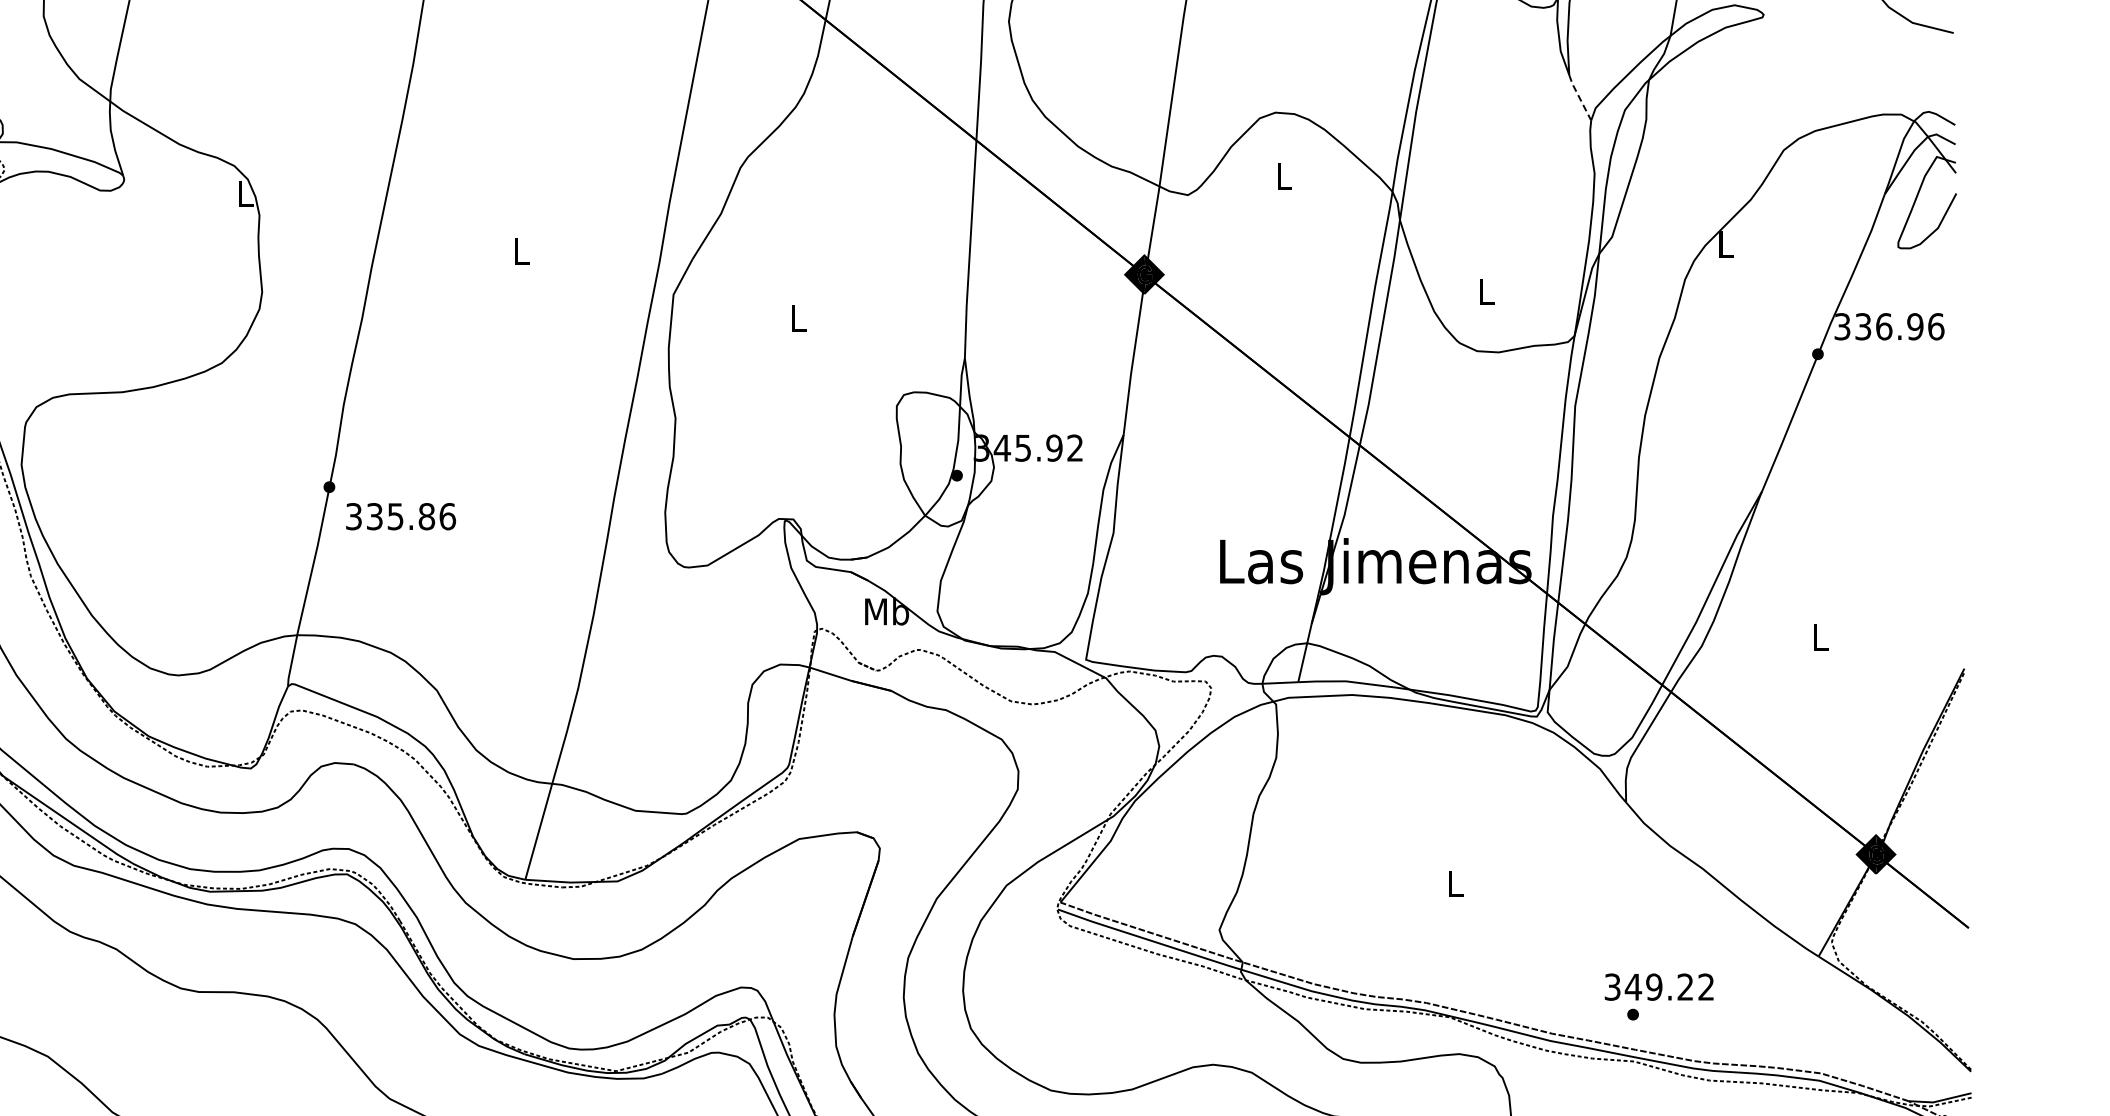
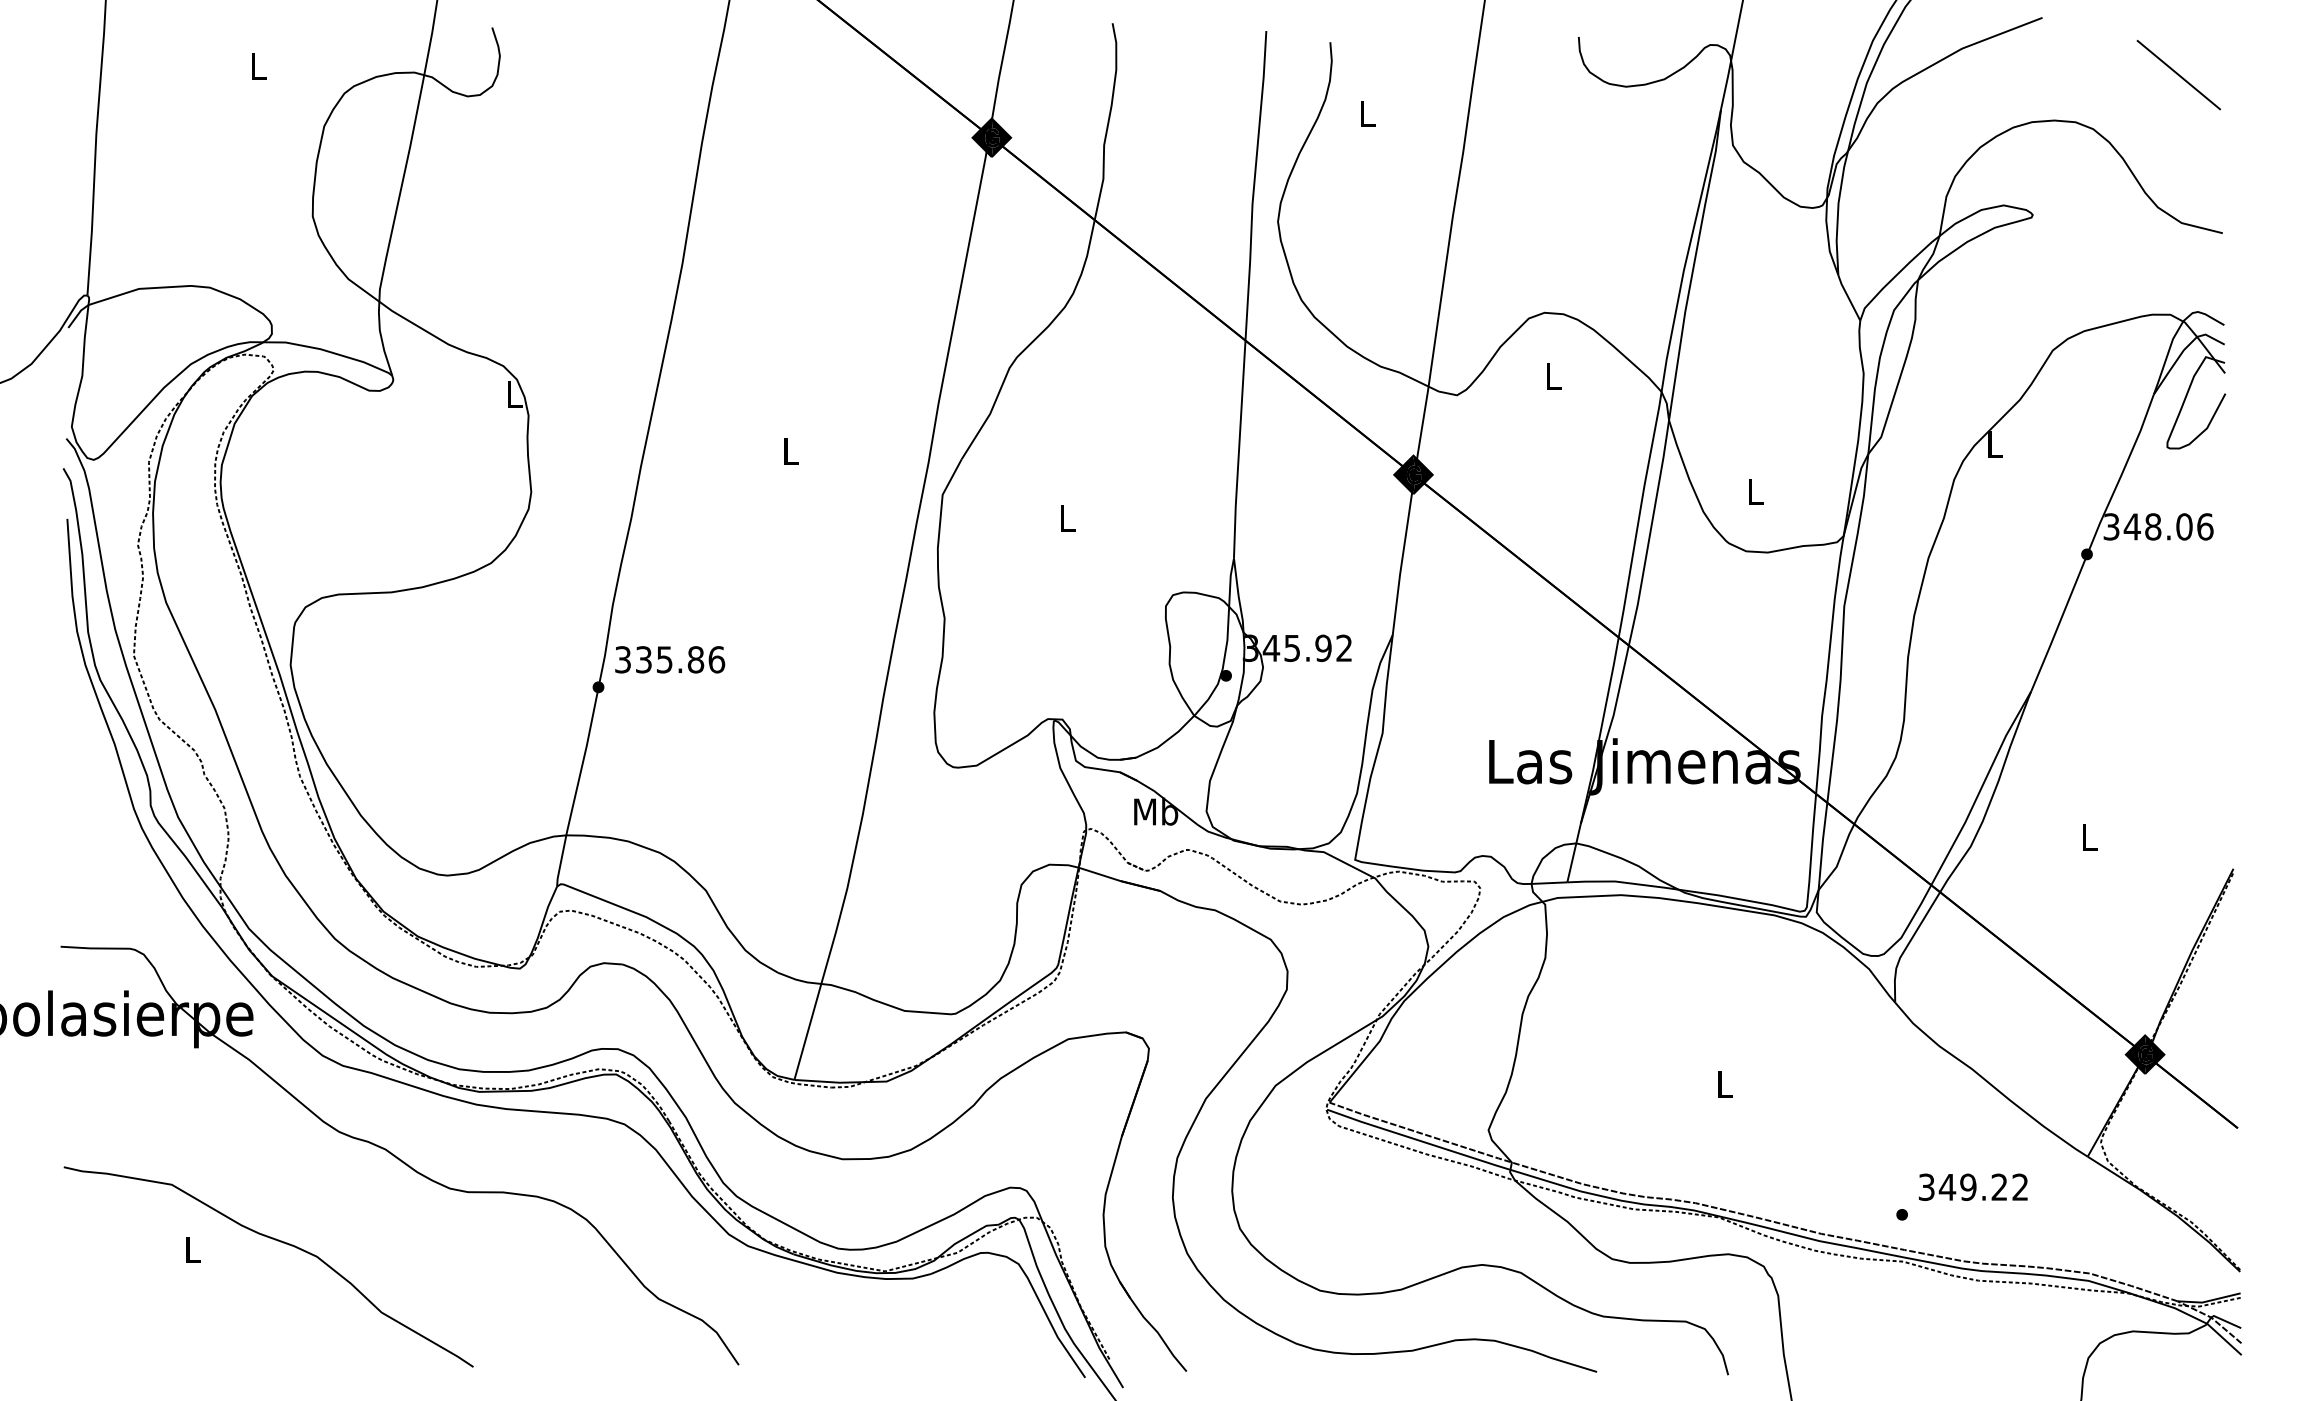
line: (1579, 97) -> (1848, 297), dashed -> solid
text: (1888, 326) -> (2157, 526), 336.96 -> 348.06
text: (401, 516) -> (670, 659), moved
text: (1659, 986) -> (1973, 1186), moved

